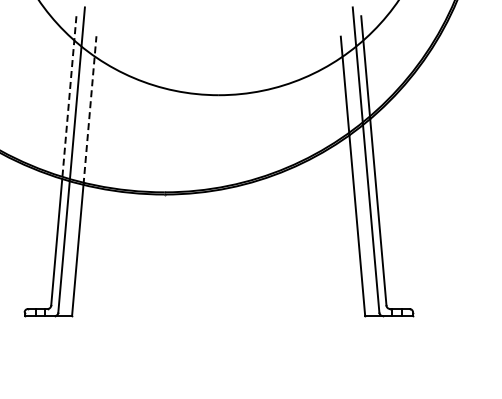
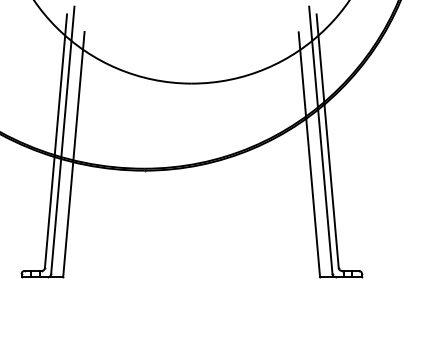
line: (69, 97) -> (60, 85), dashed -> solid
line: (89, 110) -> (78, 97), dashed -> solid

